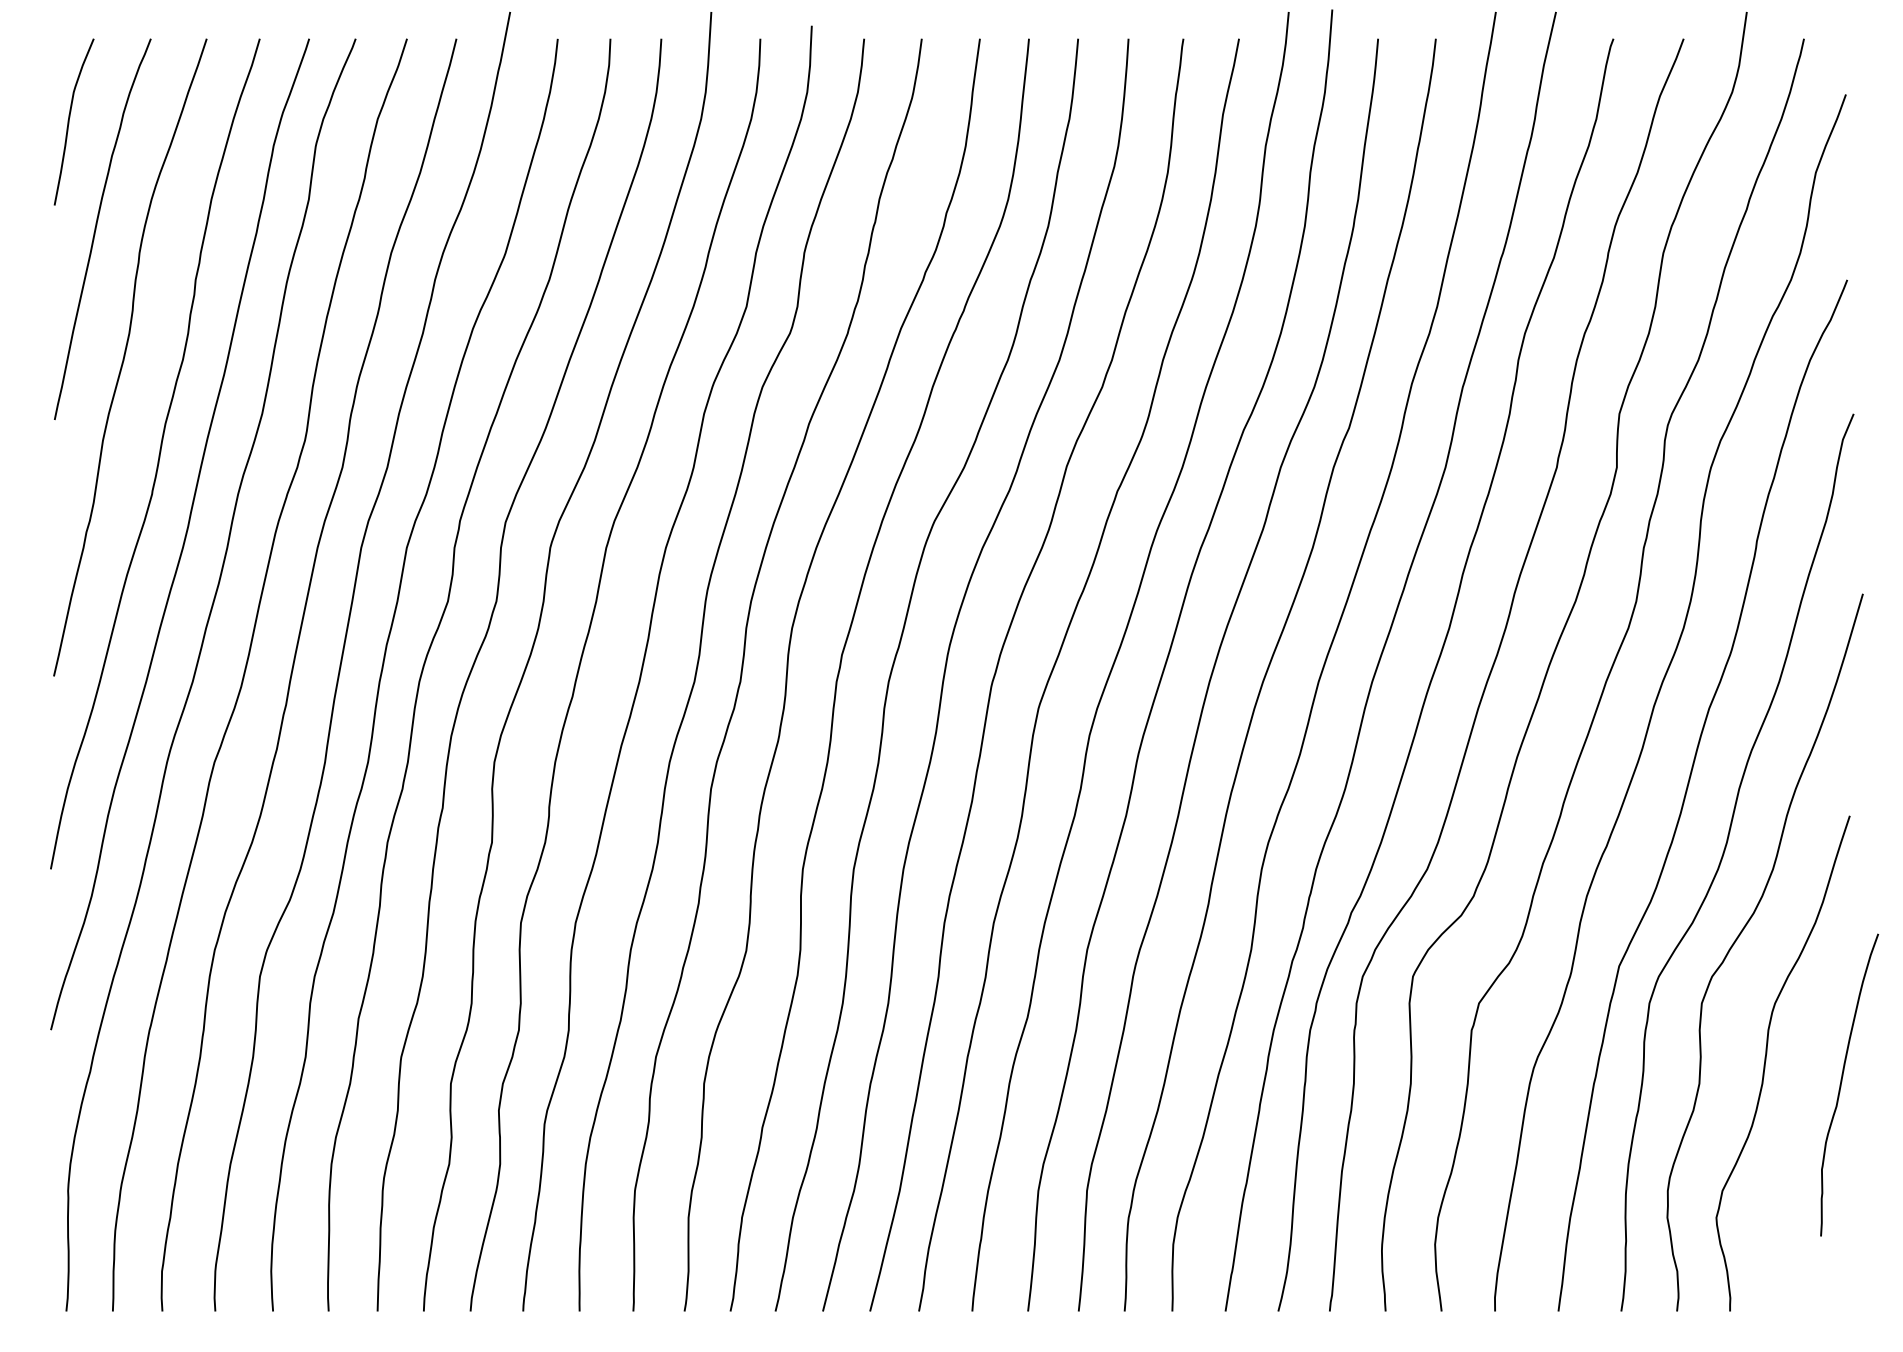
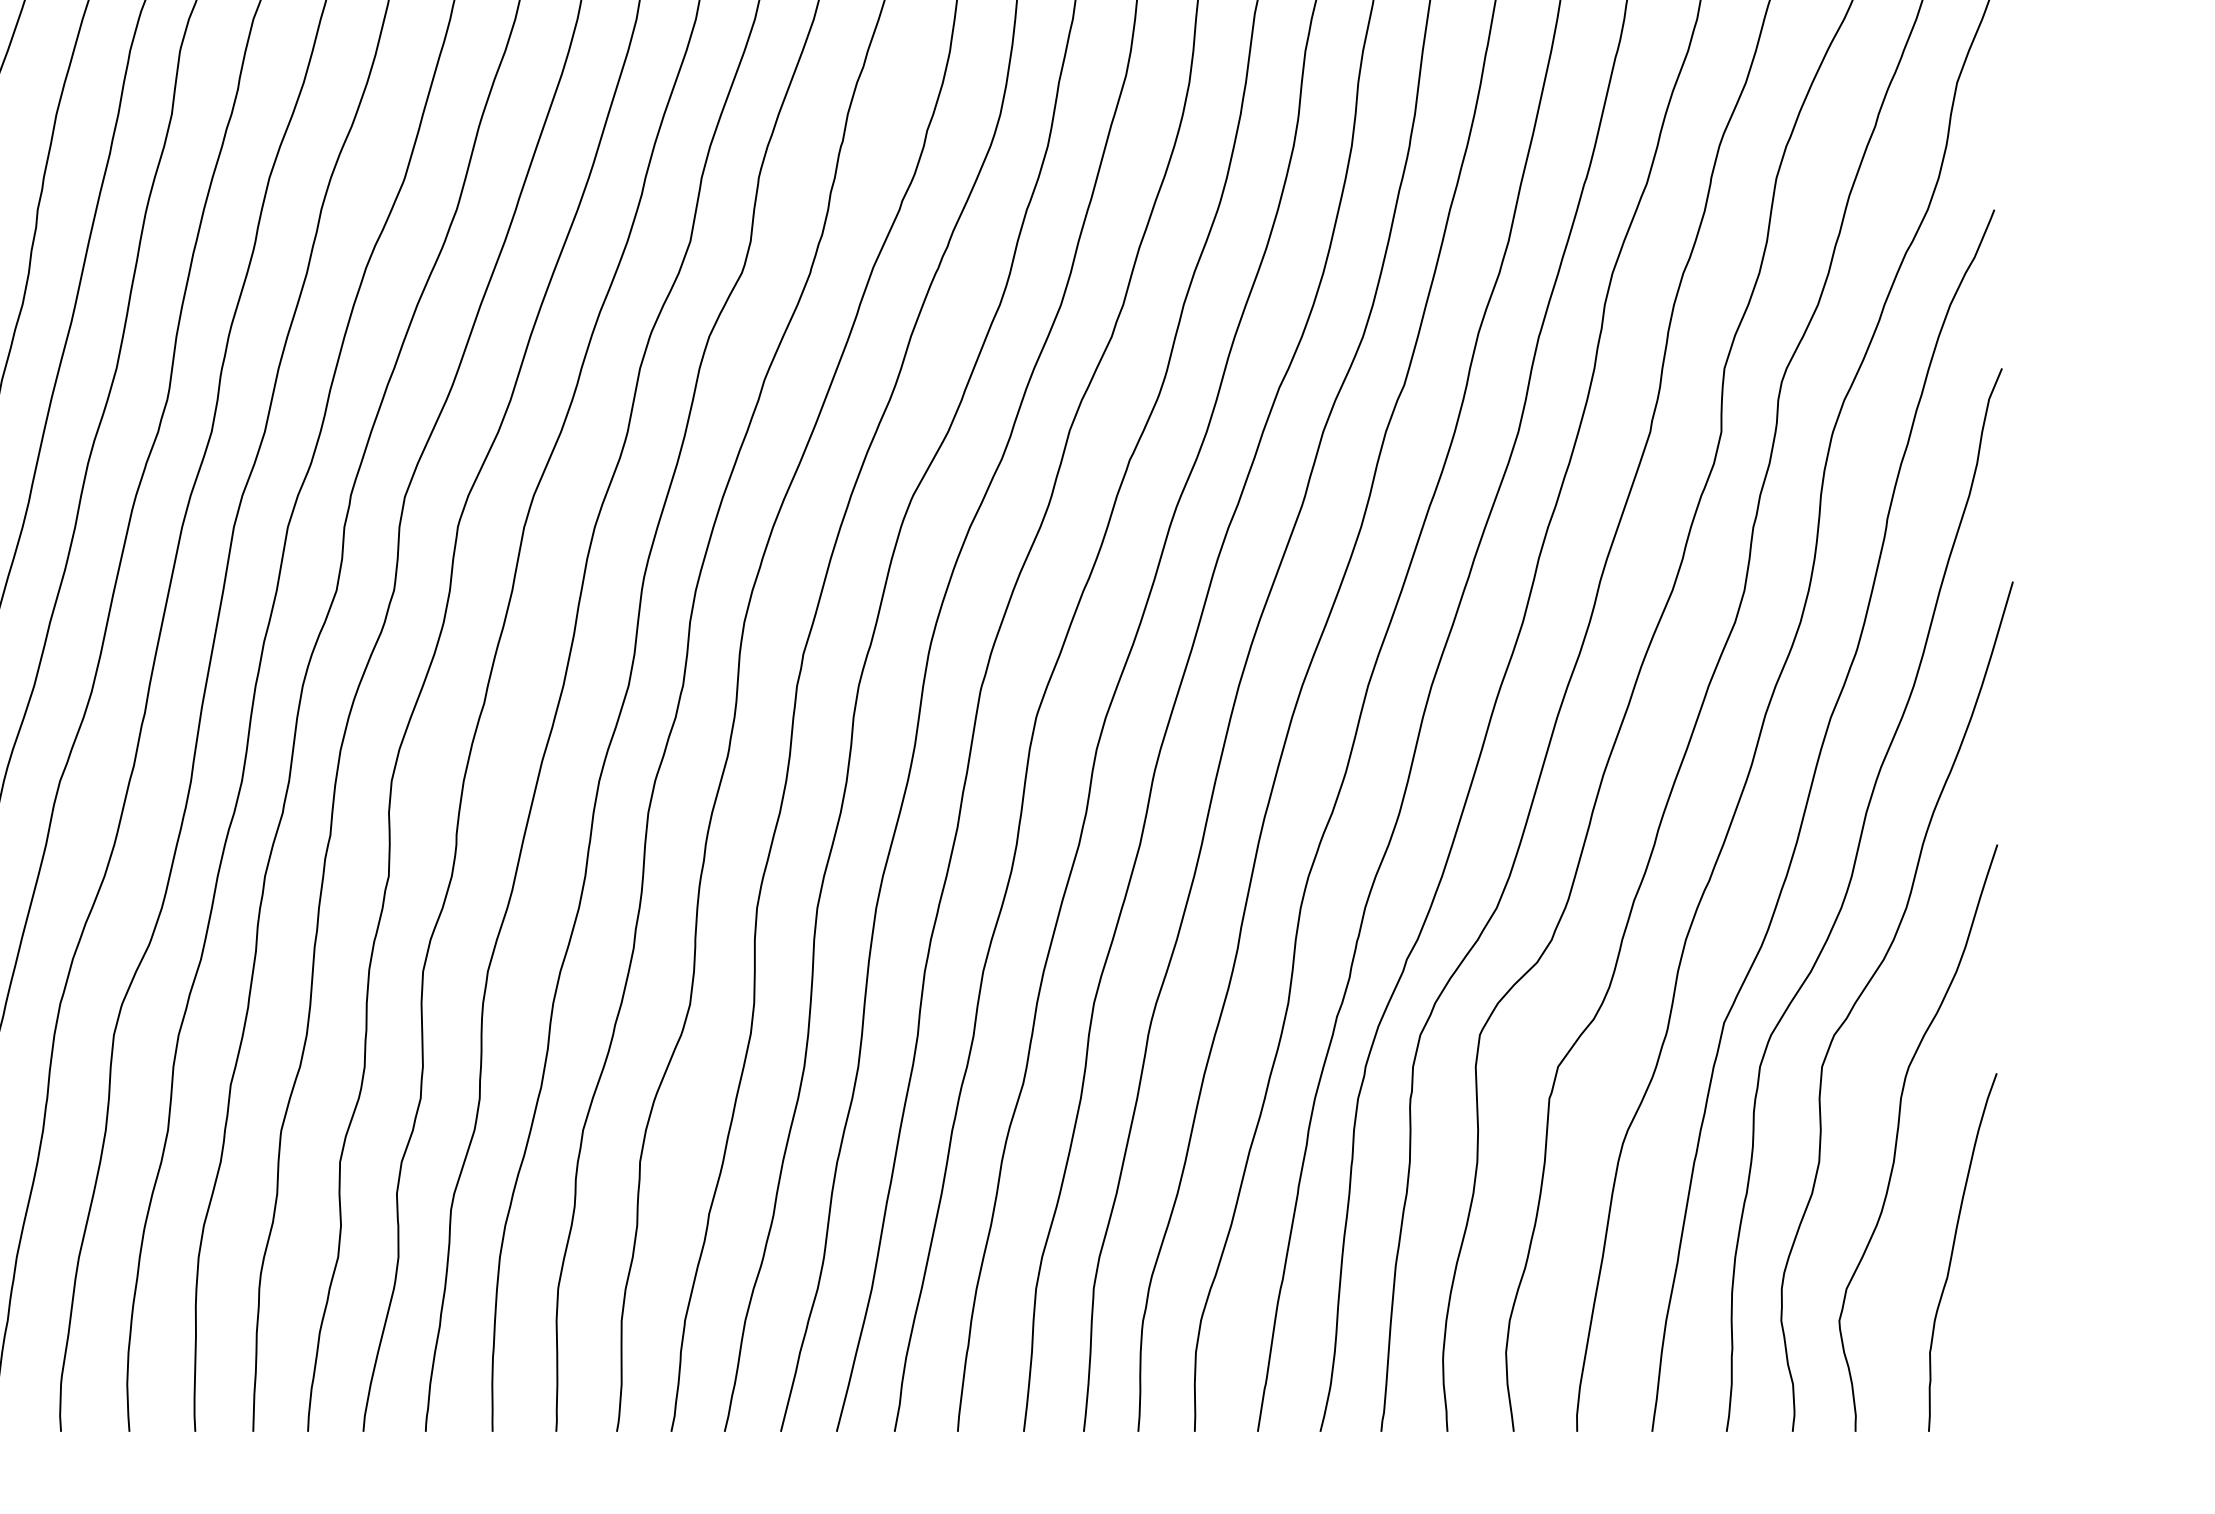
curve: (1842, 1082) -> (1954, 1249), moved

